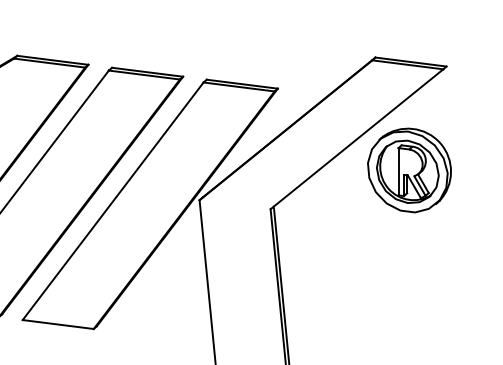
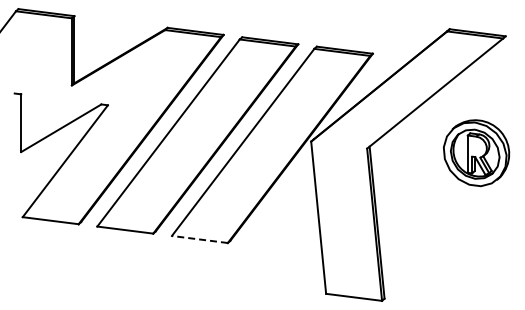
part: (409, 170) -> (476, 153), moved
line: (57, 324) -> (199, 239), solid -> dashed

